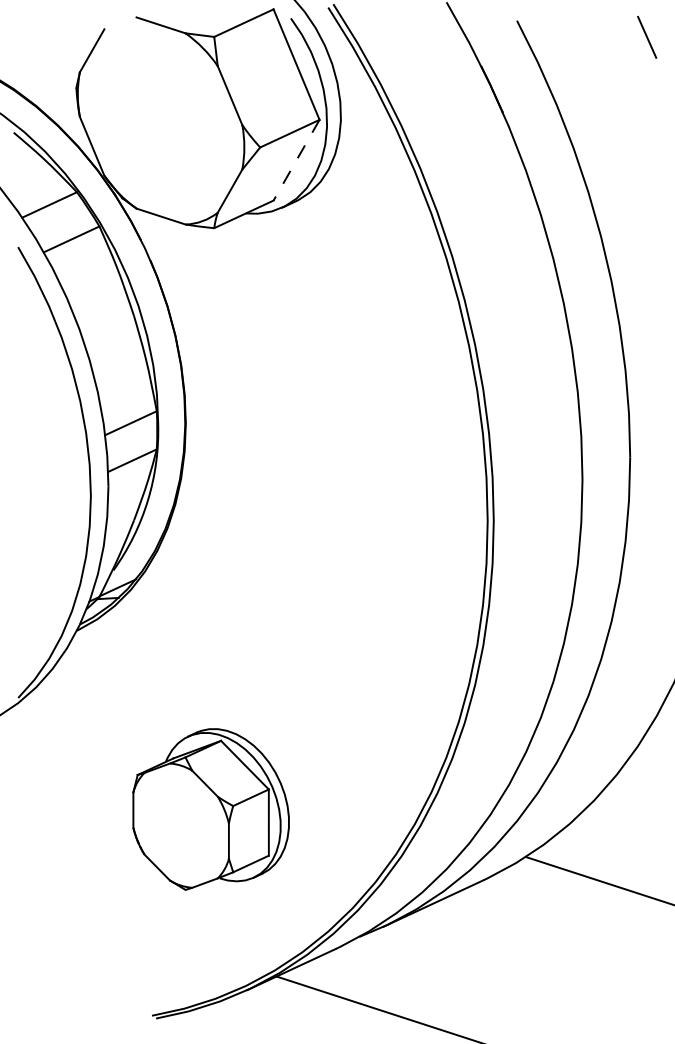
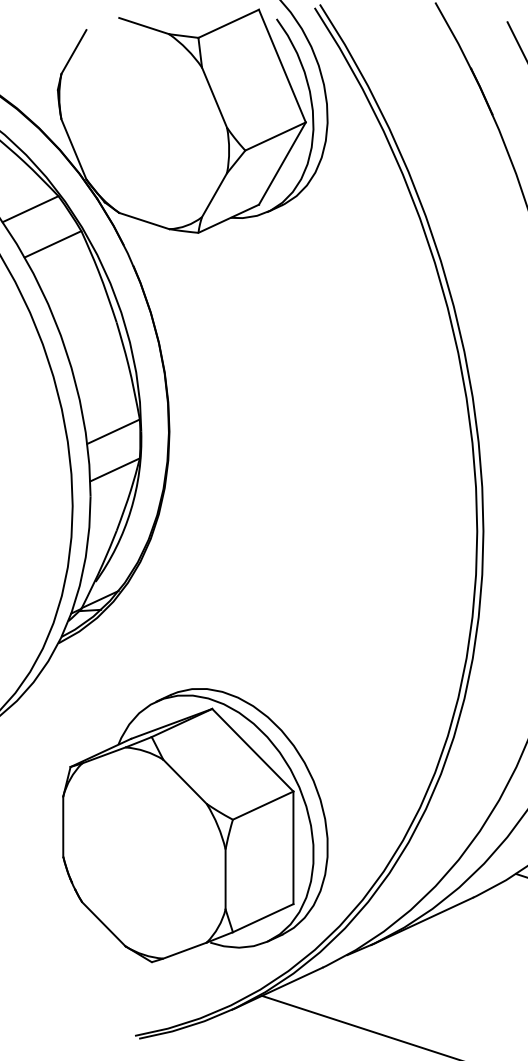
line: (296, 160) -> (282, 163), dashed -> solid
part: (210, 809) -> (194, 825), size x1.67

